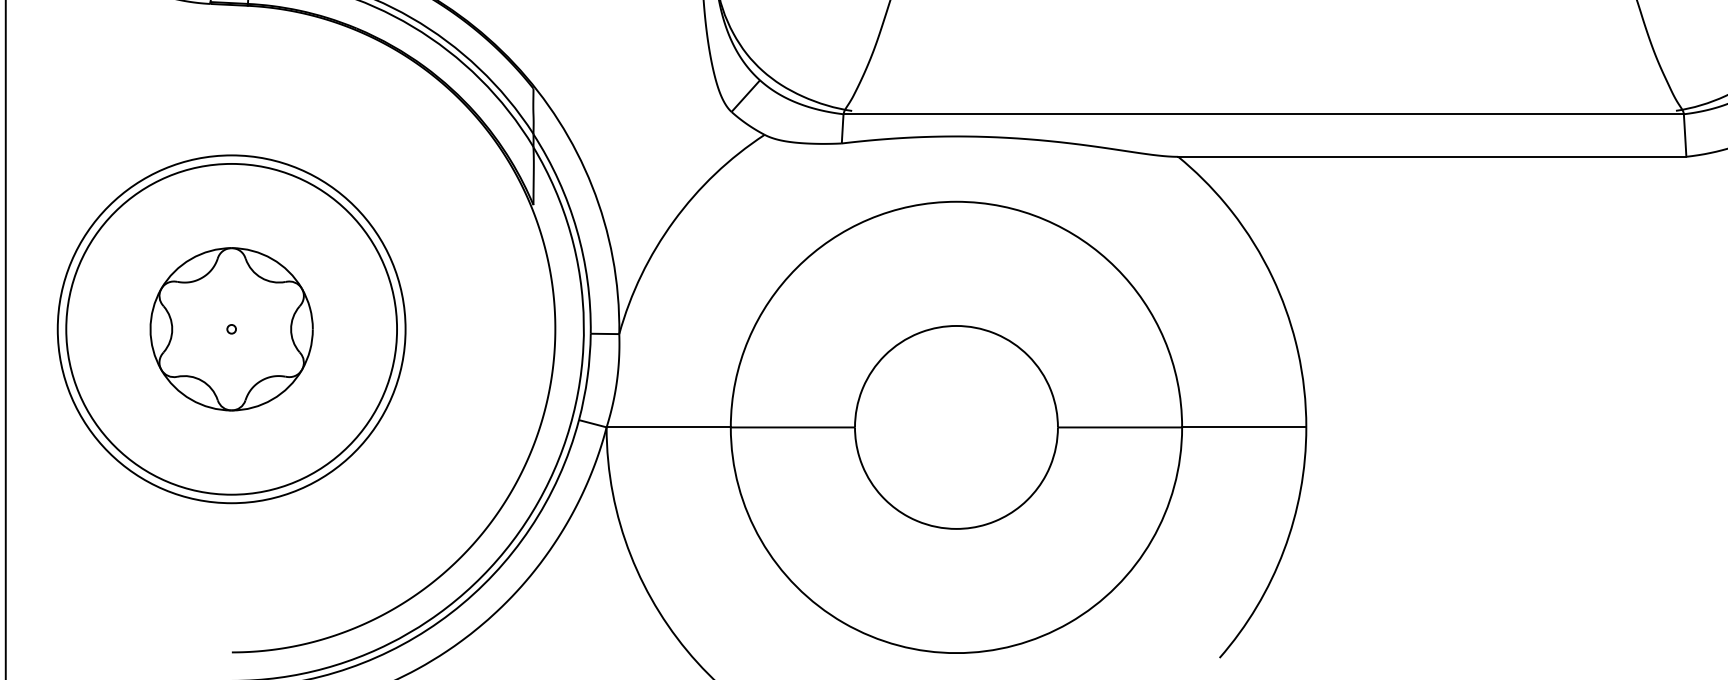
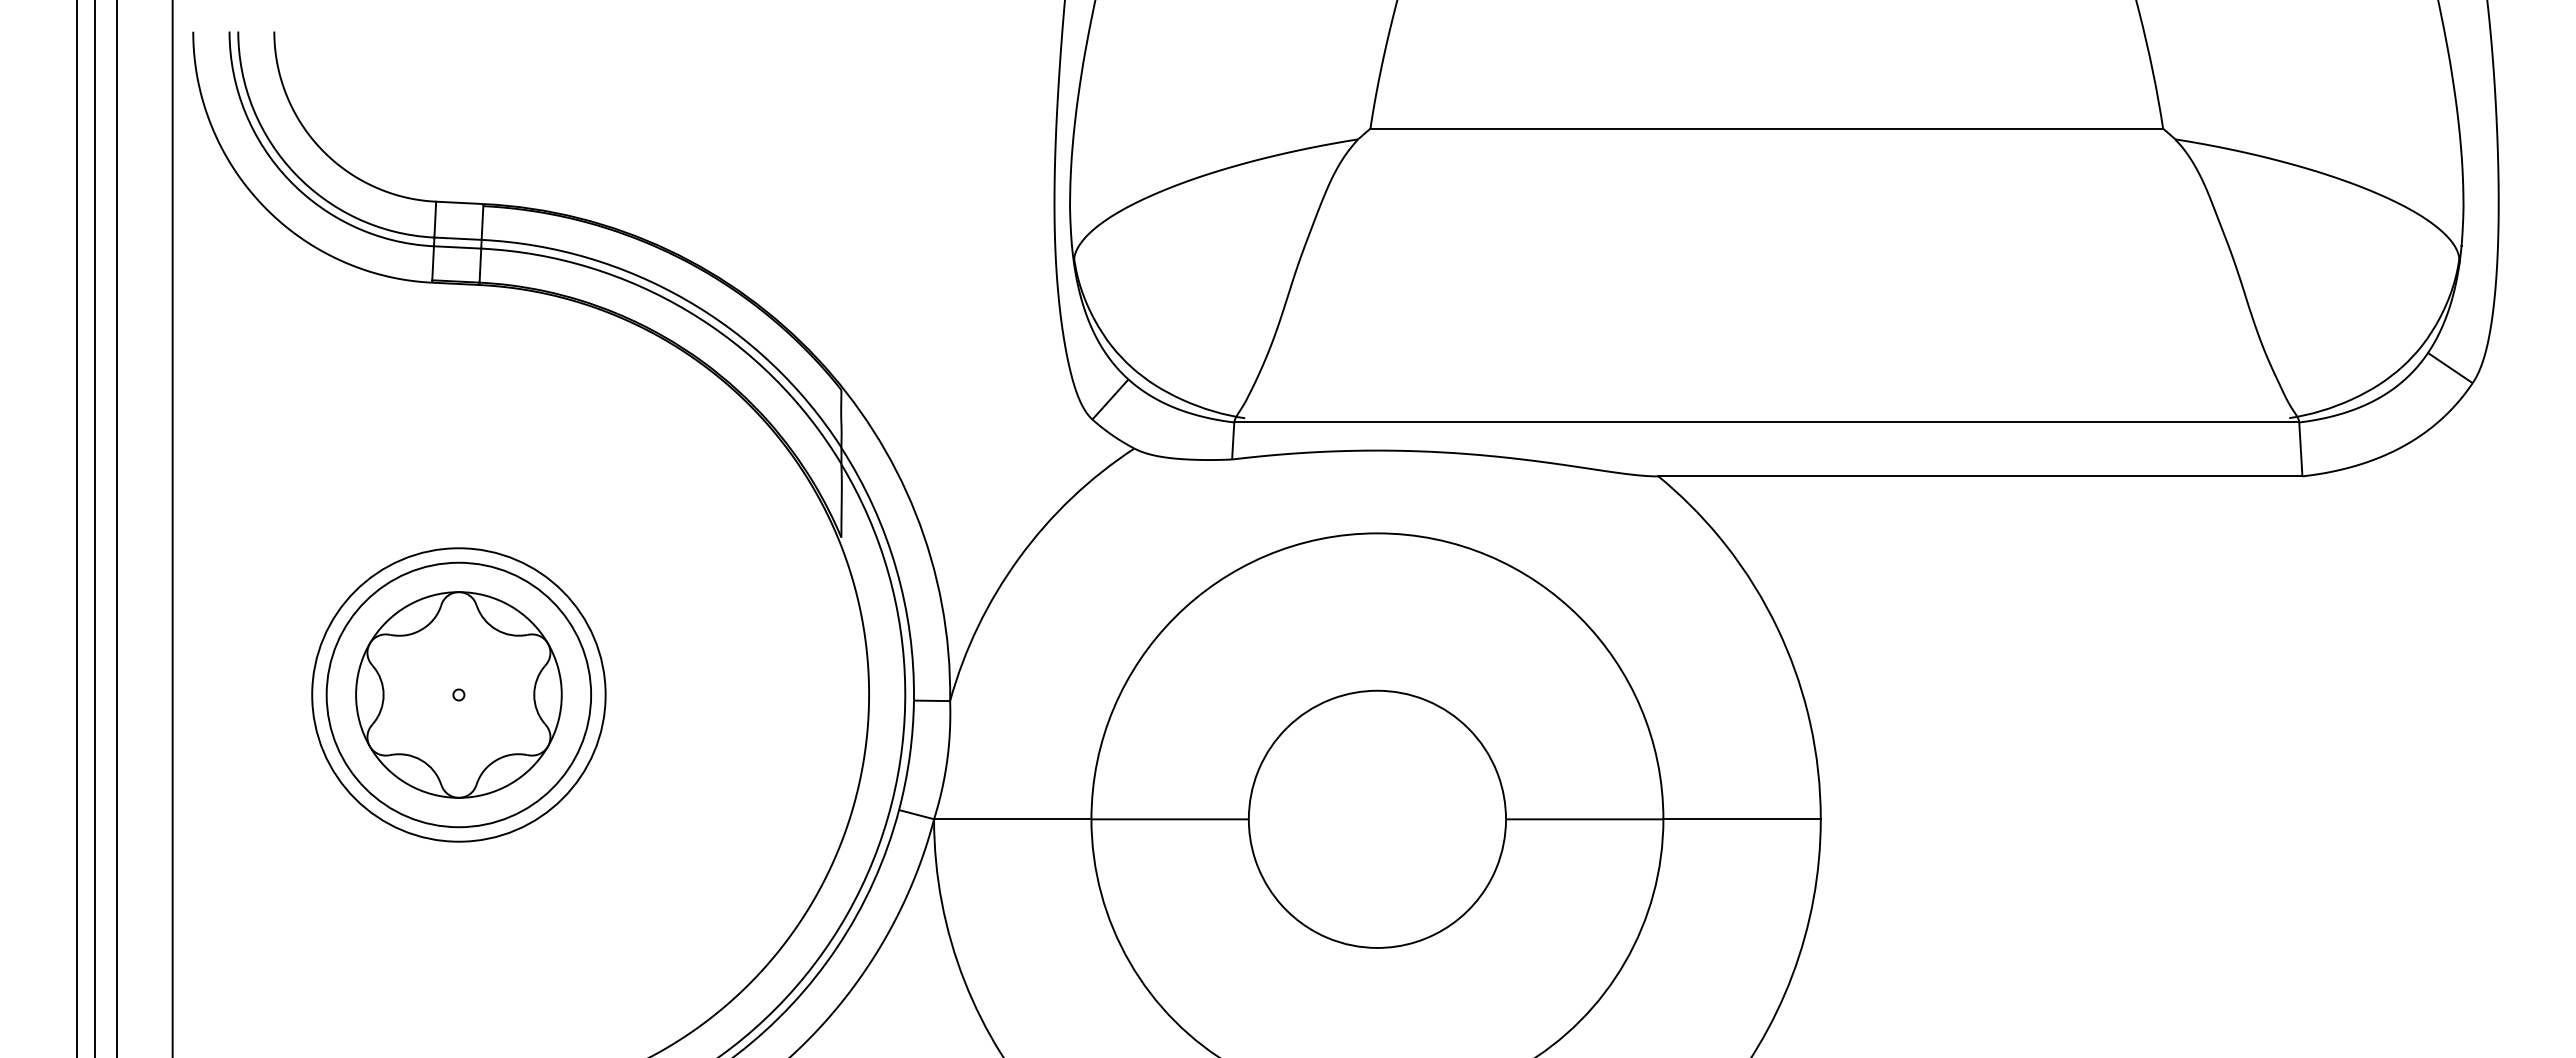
circle: (231, 328) -> (458, 694), size x0.6
circle: (231, 328) -> (458, 694), size x0.7

